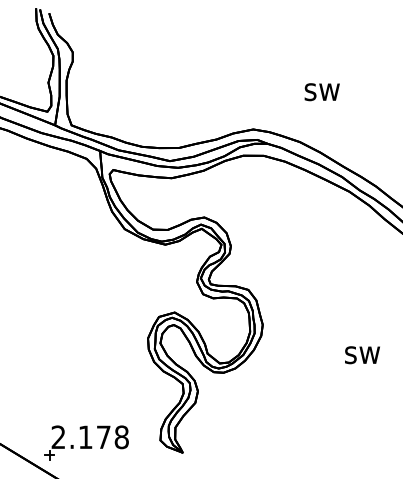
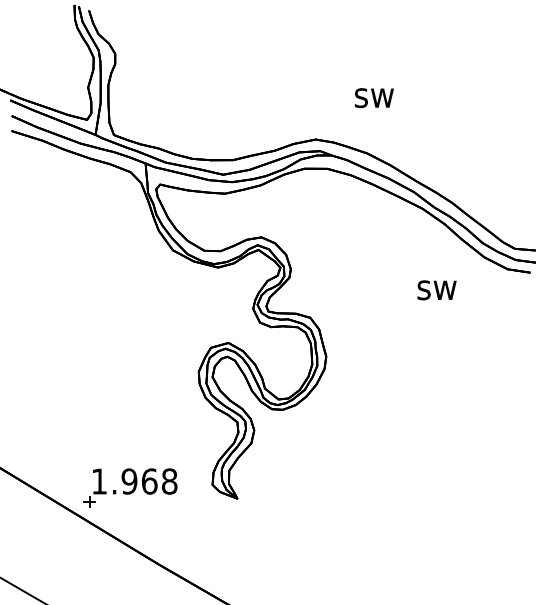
text: (321, 92) -> (373, 98), moved
text: (361, 355) -> (436, 290), moved
text: (81, 437) -> (124, 481), 2.178 -> 1.968

